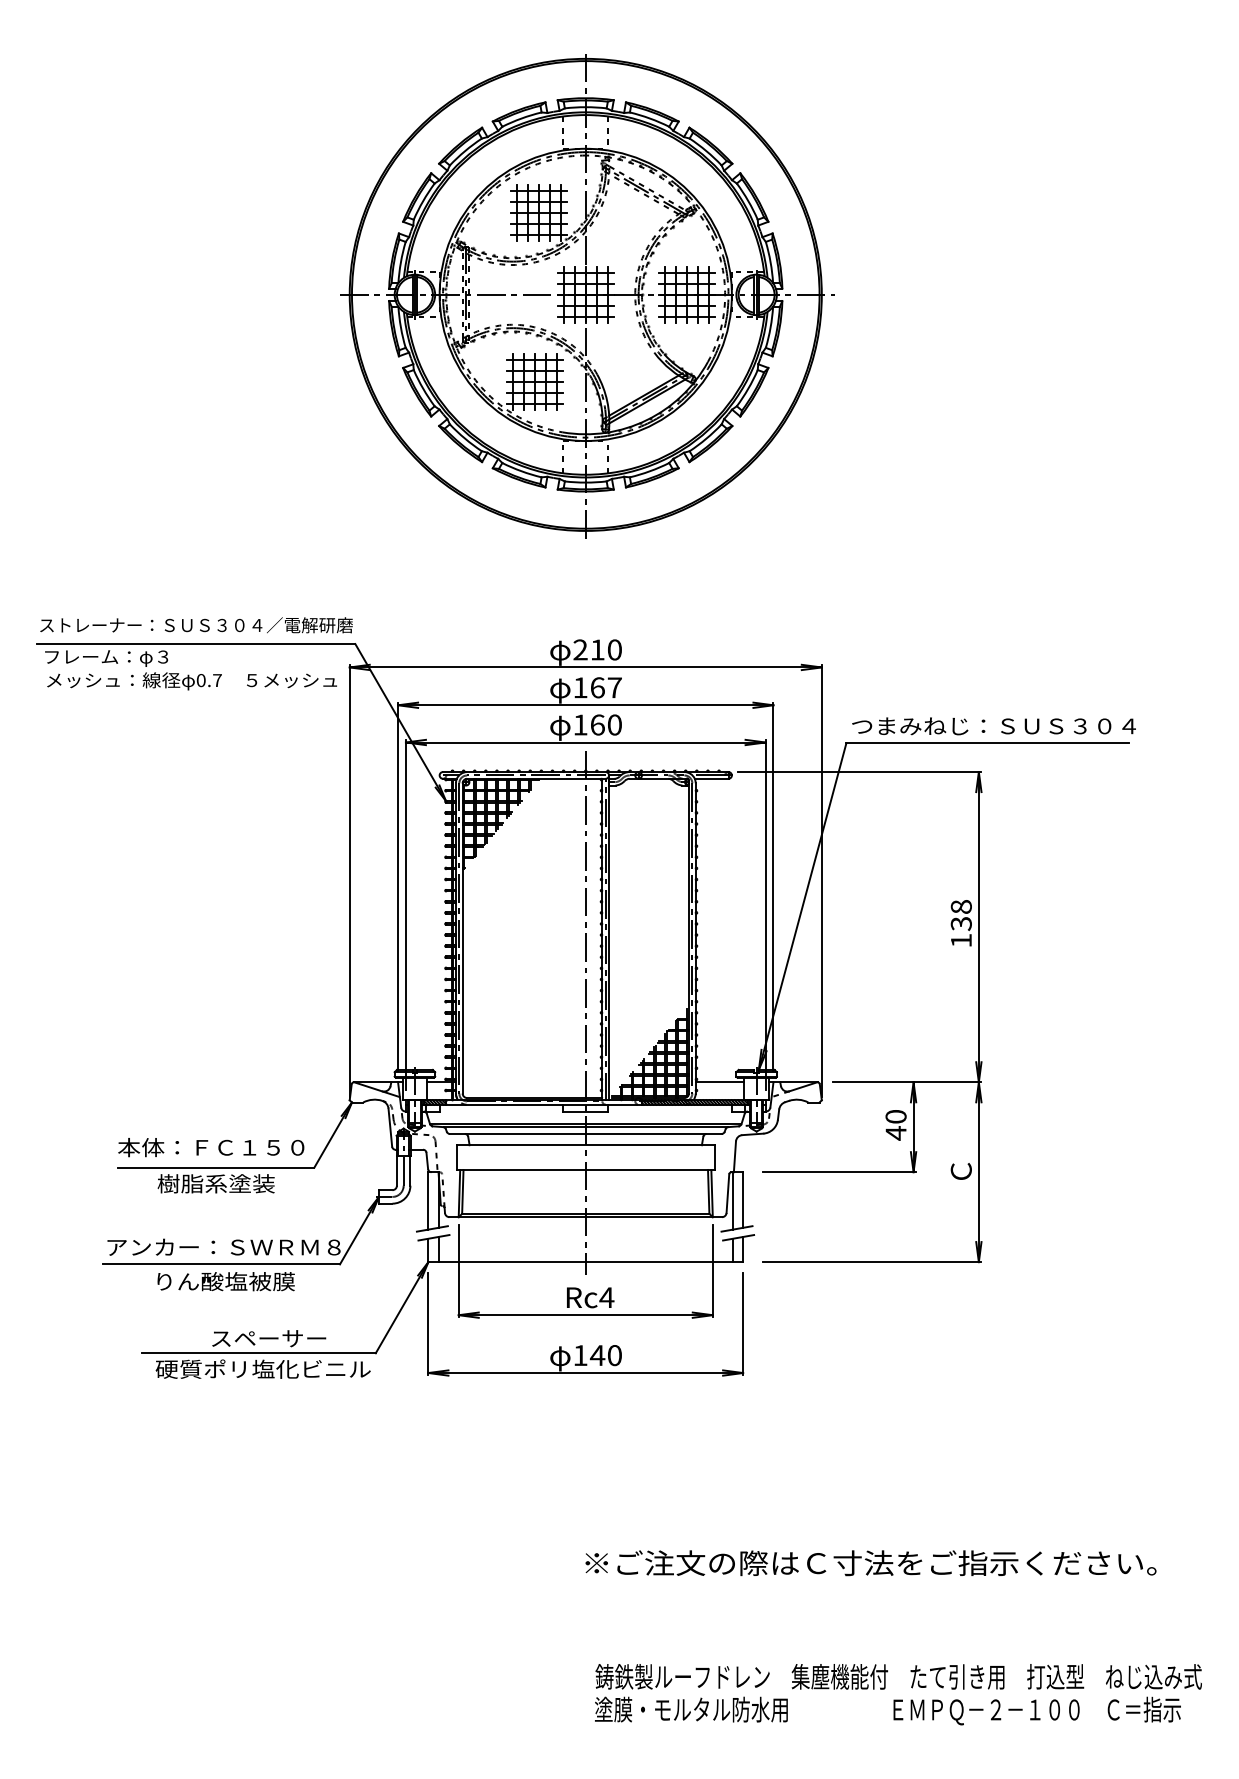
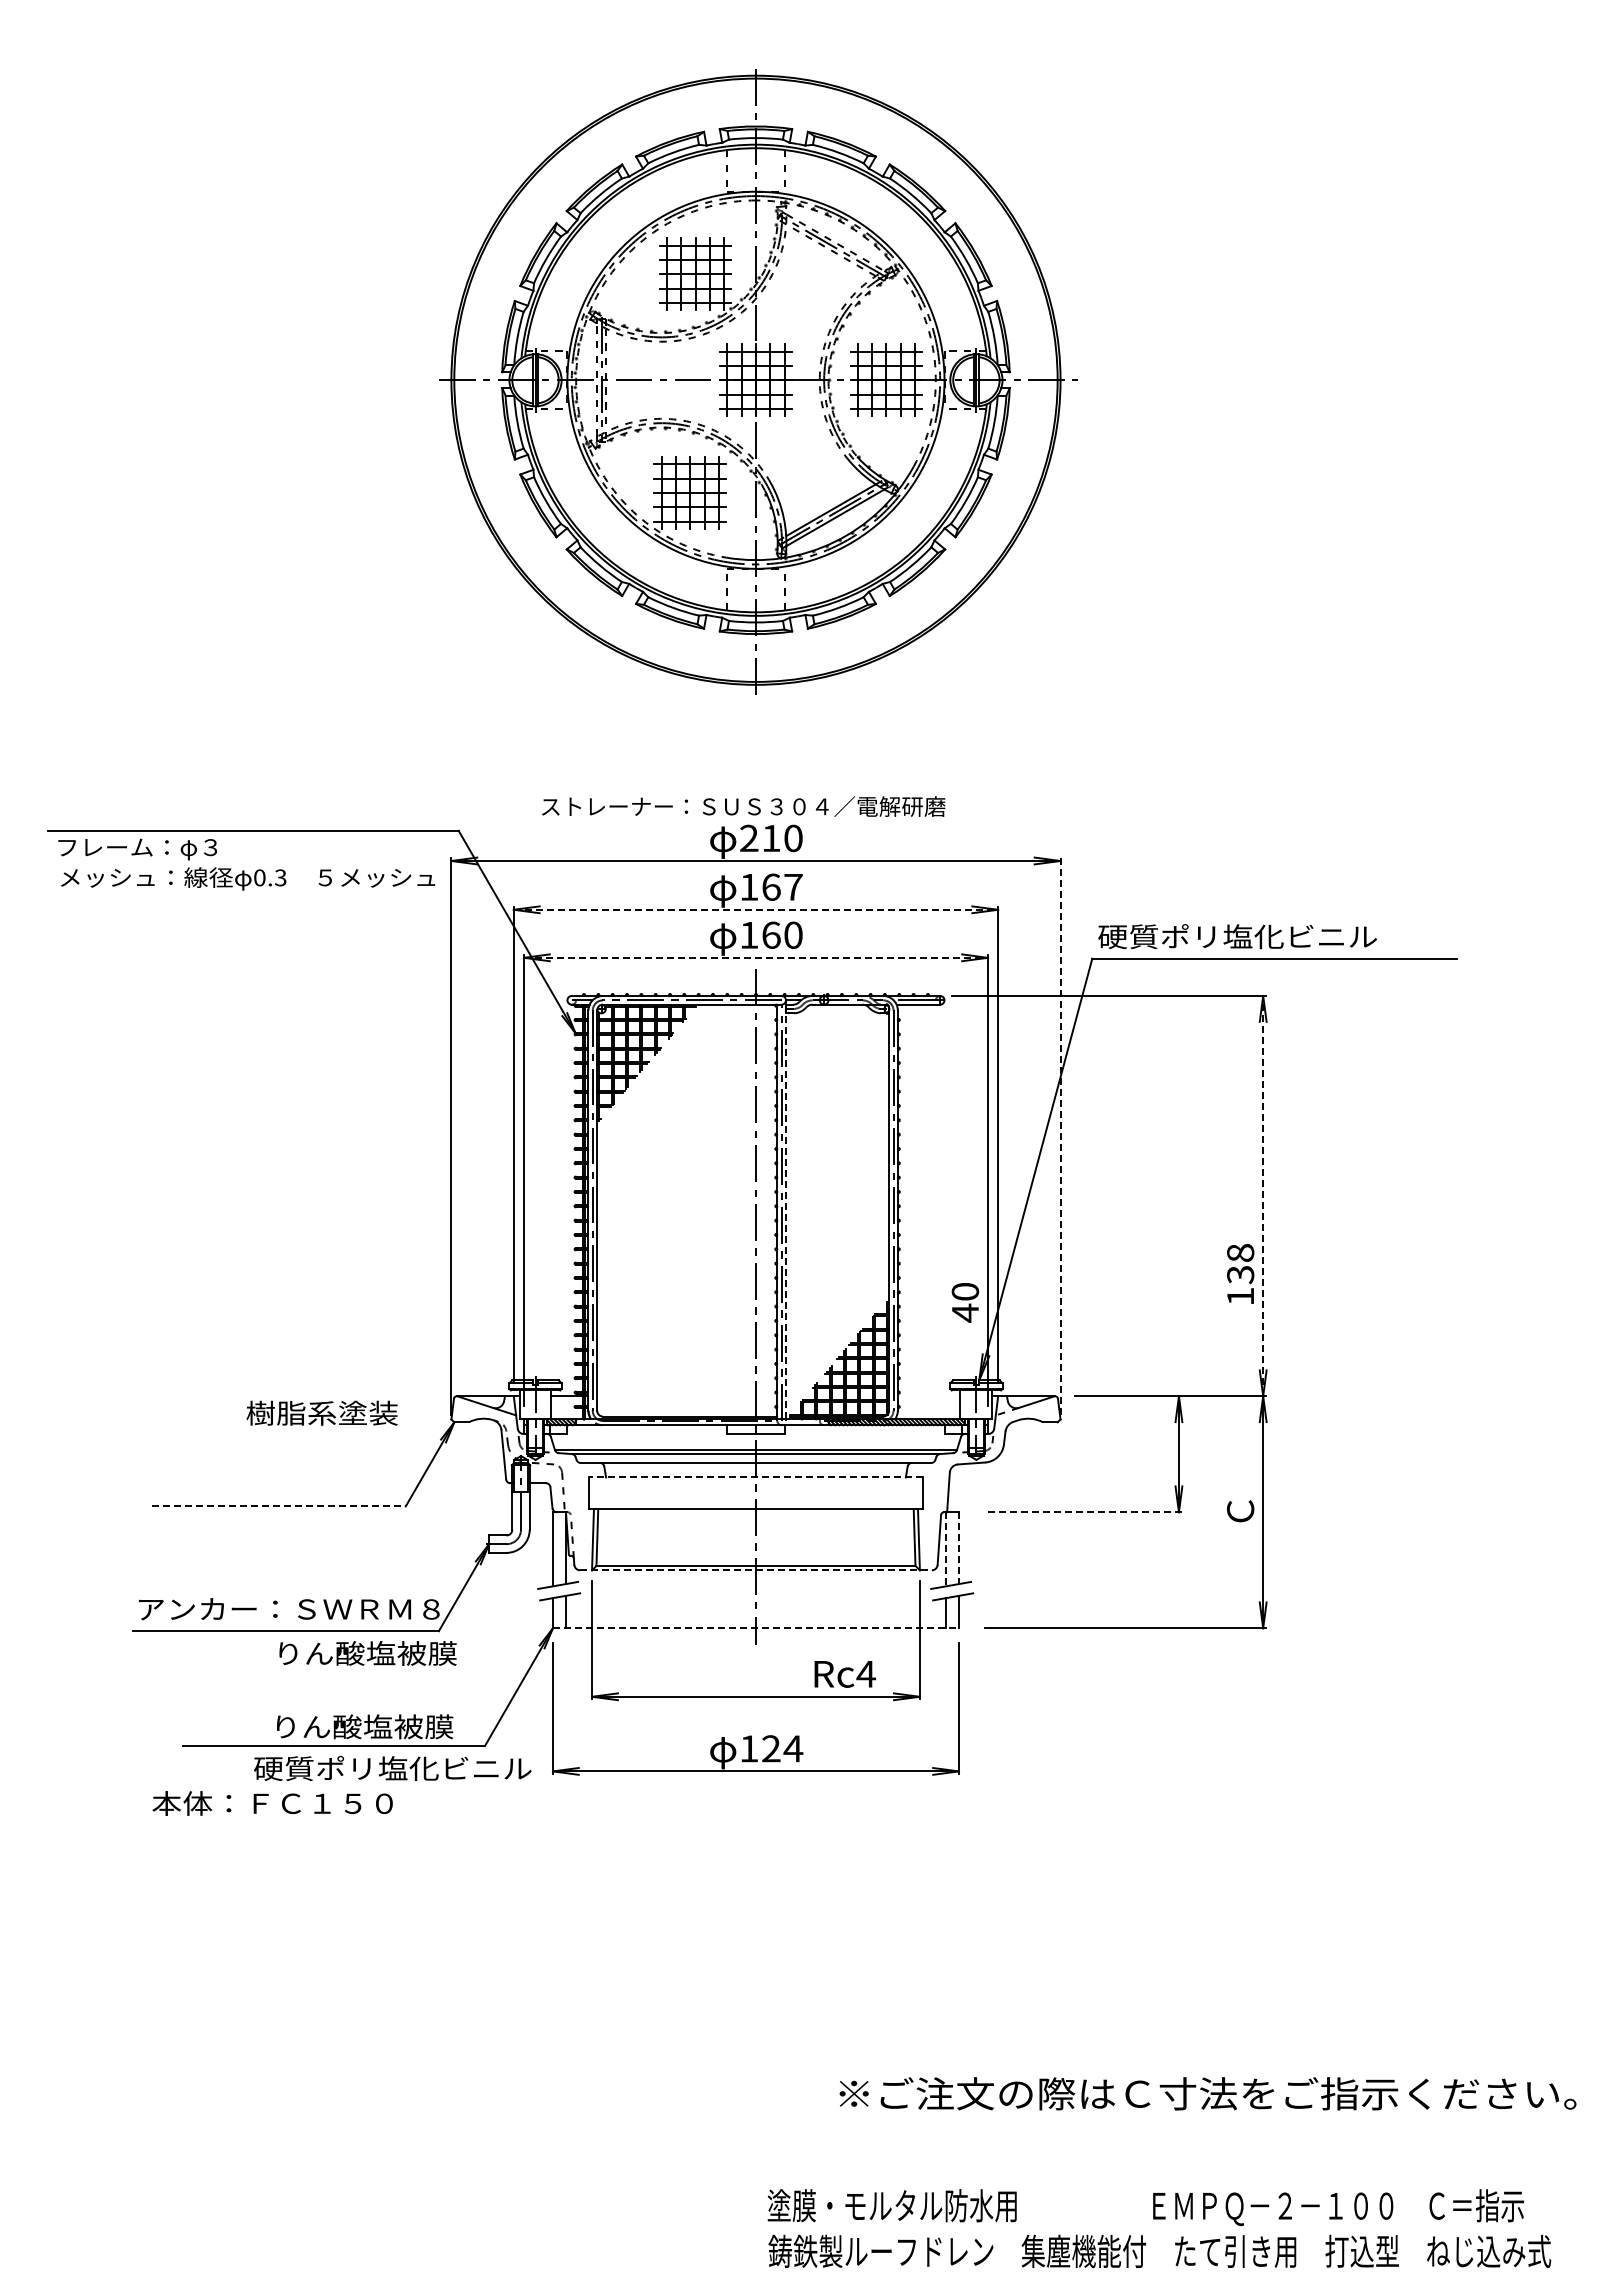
text: (196, 625) -> (743, 806), moved
text: (217, 680) -> (280, 877), 0.7 -> 0.3
line: (586, 705) -> (756, 909), solid -> dashed
text: (993, 725) -> (1281, 936), つまみねじ：ＳＵＳ３０４ -> 硬質ポリ塩化ビニル
line: (586, 742) -> (756, 957), solid -> dashed
line: (821, 881) -> (1060, 1137), solid -> dashed
text: (961, 922) -> (1240, 1273), moved
line: (979, 926) -> (1263, 1195), solid -> dashed
line: (609, 939) -> (786, 1212), solid -> dashed
line: (719, 1082) -> (928, 1396), removed
text: (896, 1125) -> (965, 1302), moved
line: (585, 1145) -> (755, 1477), solid -> dashed
text: (211, 1147) -> (272, 1803), moved
line: (215, 1167) -> (278, 1506), solid -> dashed
line: (838, 1172) -> (1082, 1512), solid -> dashed
text: (215, 1183) -> (321, 1412), moved
line: (743, 1200) -> (959, 1548), solid -> dashed
line: (732, 1201) -> (945, 1549), solid -> dashed
line: (585, 1217) -> (755, 1570), solid -> dashed
line: (586, 1262) -> (756, 1628), solid -> dashed
text: (225, 1281) -> (367, 1653), moved
text: (590, 1297) -> (844, 1674), moved
text: (281, 1338) -> (363, 1726), スペーサー -> りん酸塩被膜
text: (606, 1355) -> (782, 1748), 140 -> 124
text: (262, 1369) -> (392, 1768), moved
text: (870, 1562) -> (1207, 2093), moved
text: (898, 1676) -> (1159, 2251), moved

